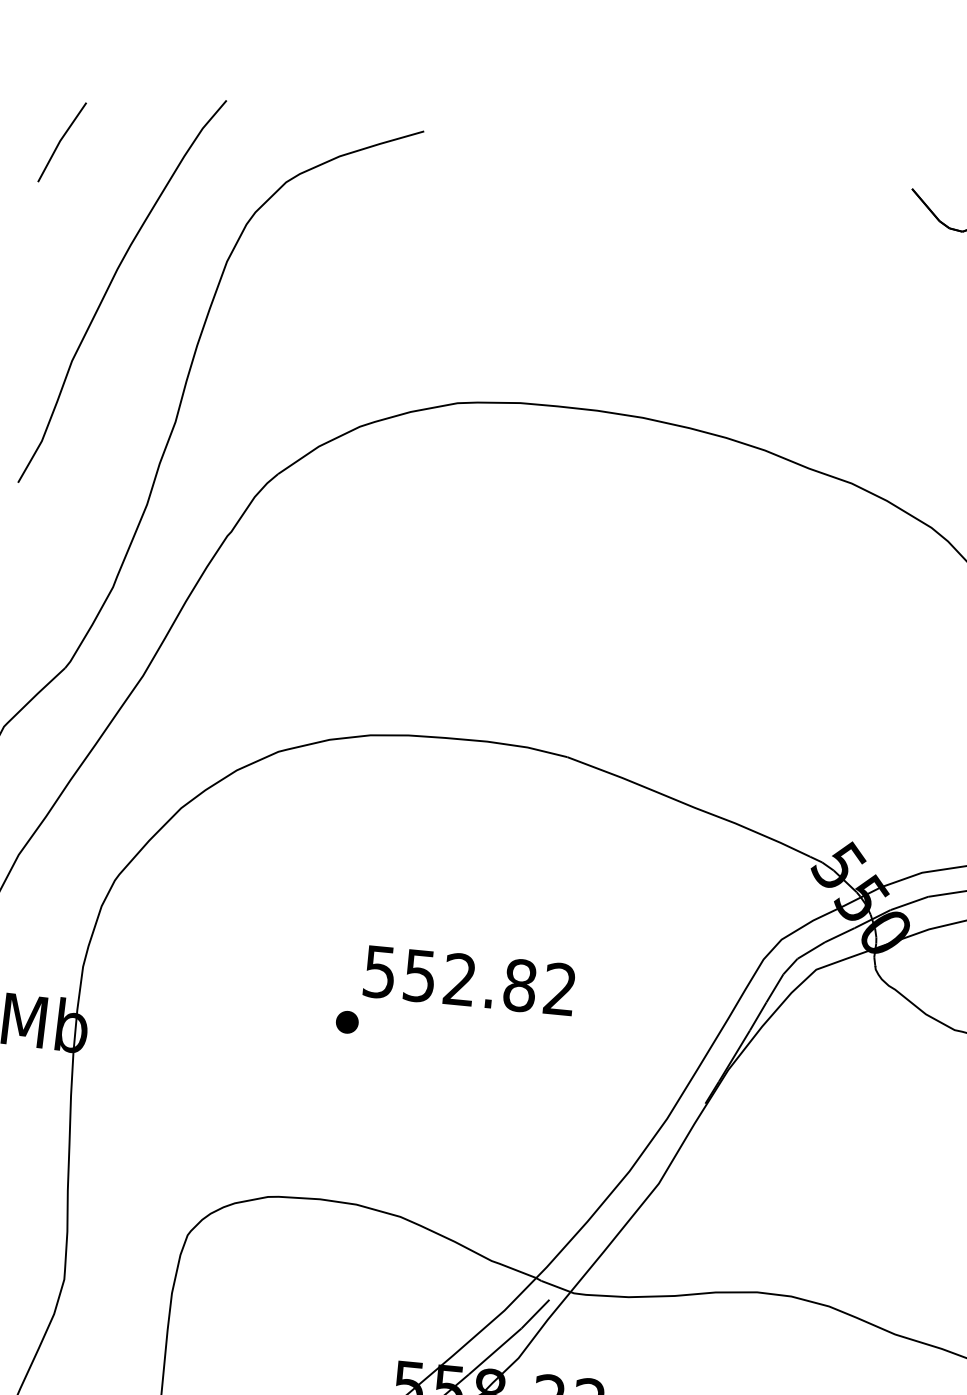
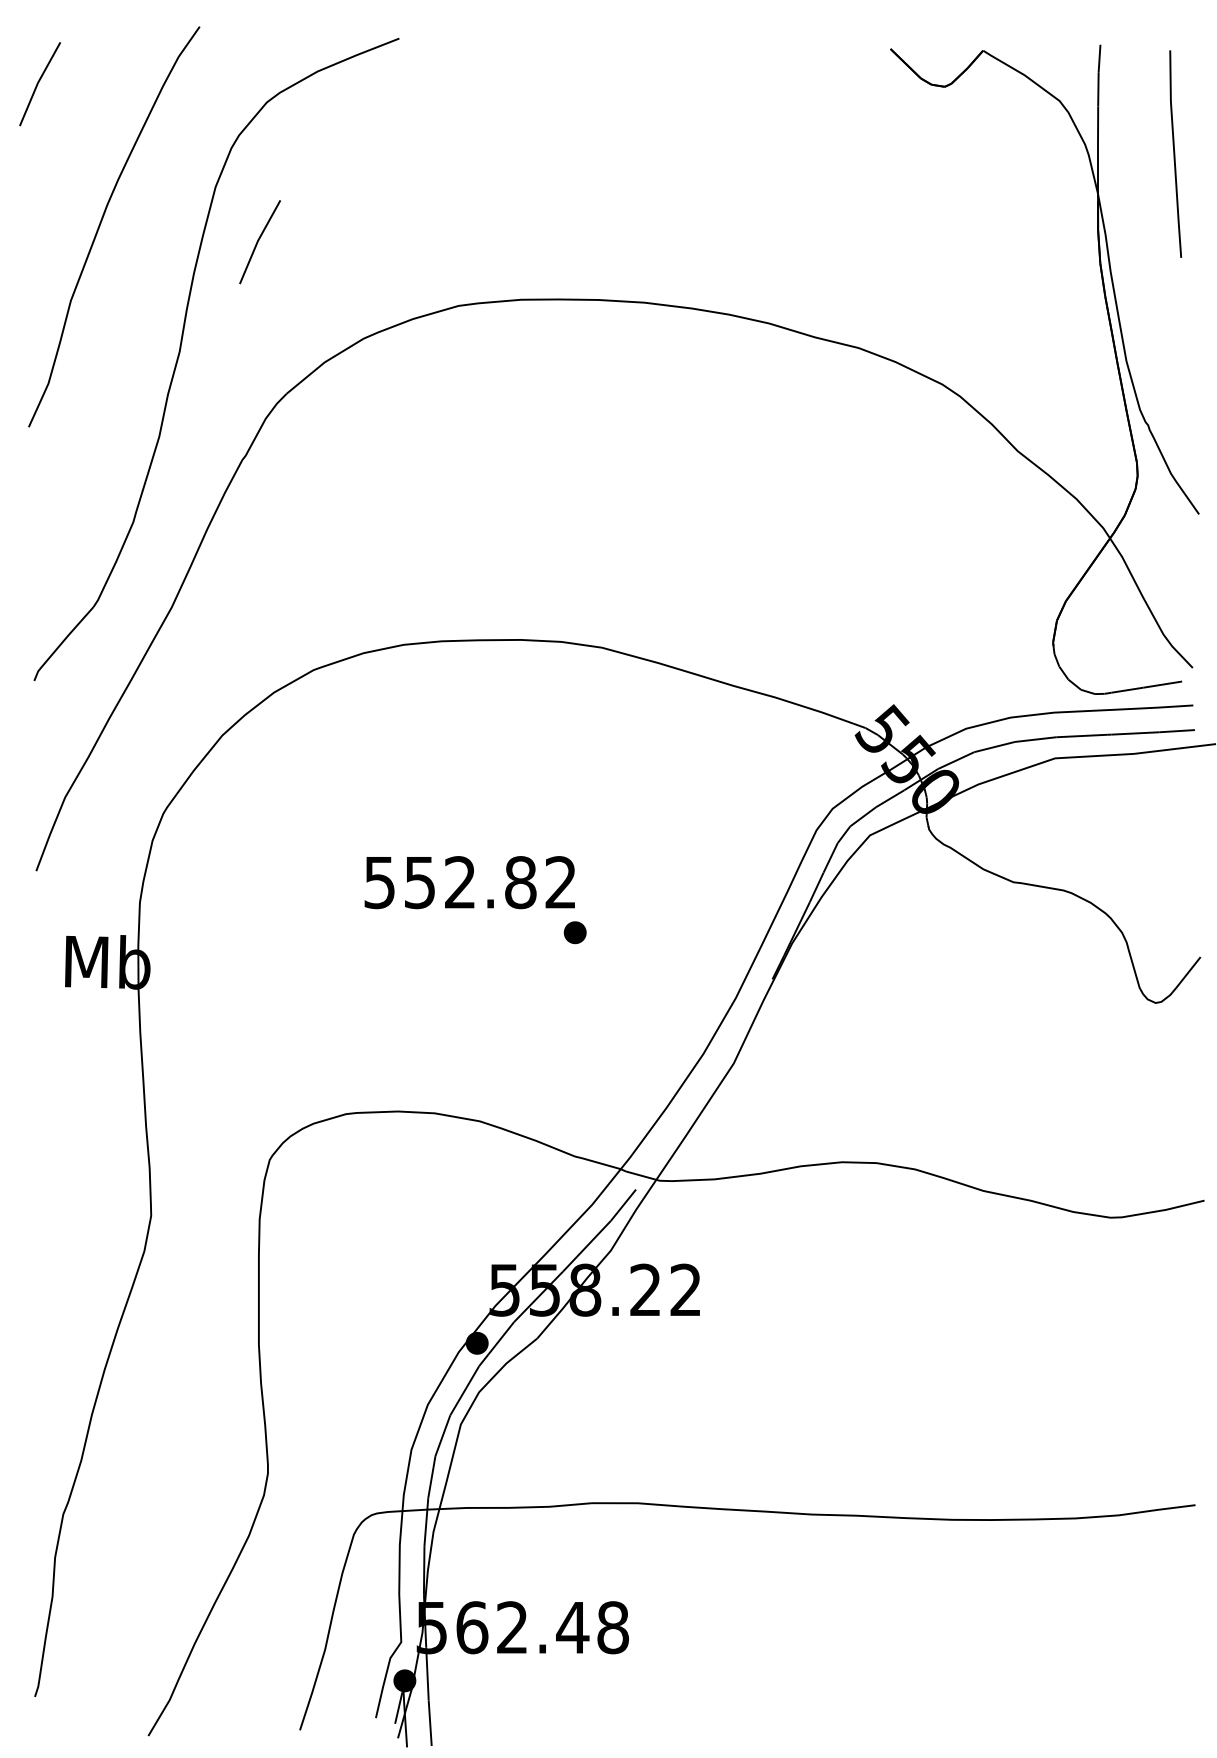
line: (264, 320) -> (258, 242), added
text: (469, 980) -> (469, 882), moved
part: (346, 1022) -> (574, 932), moved

